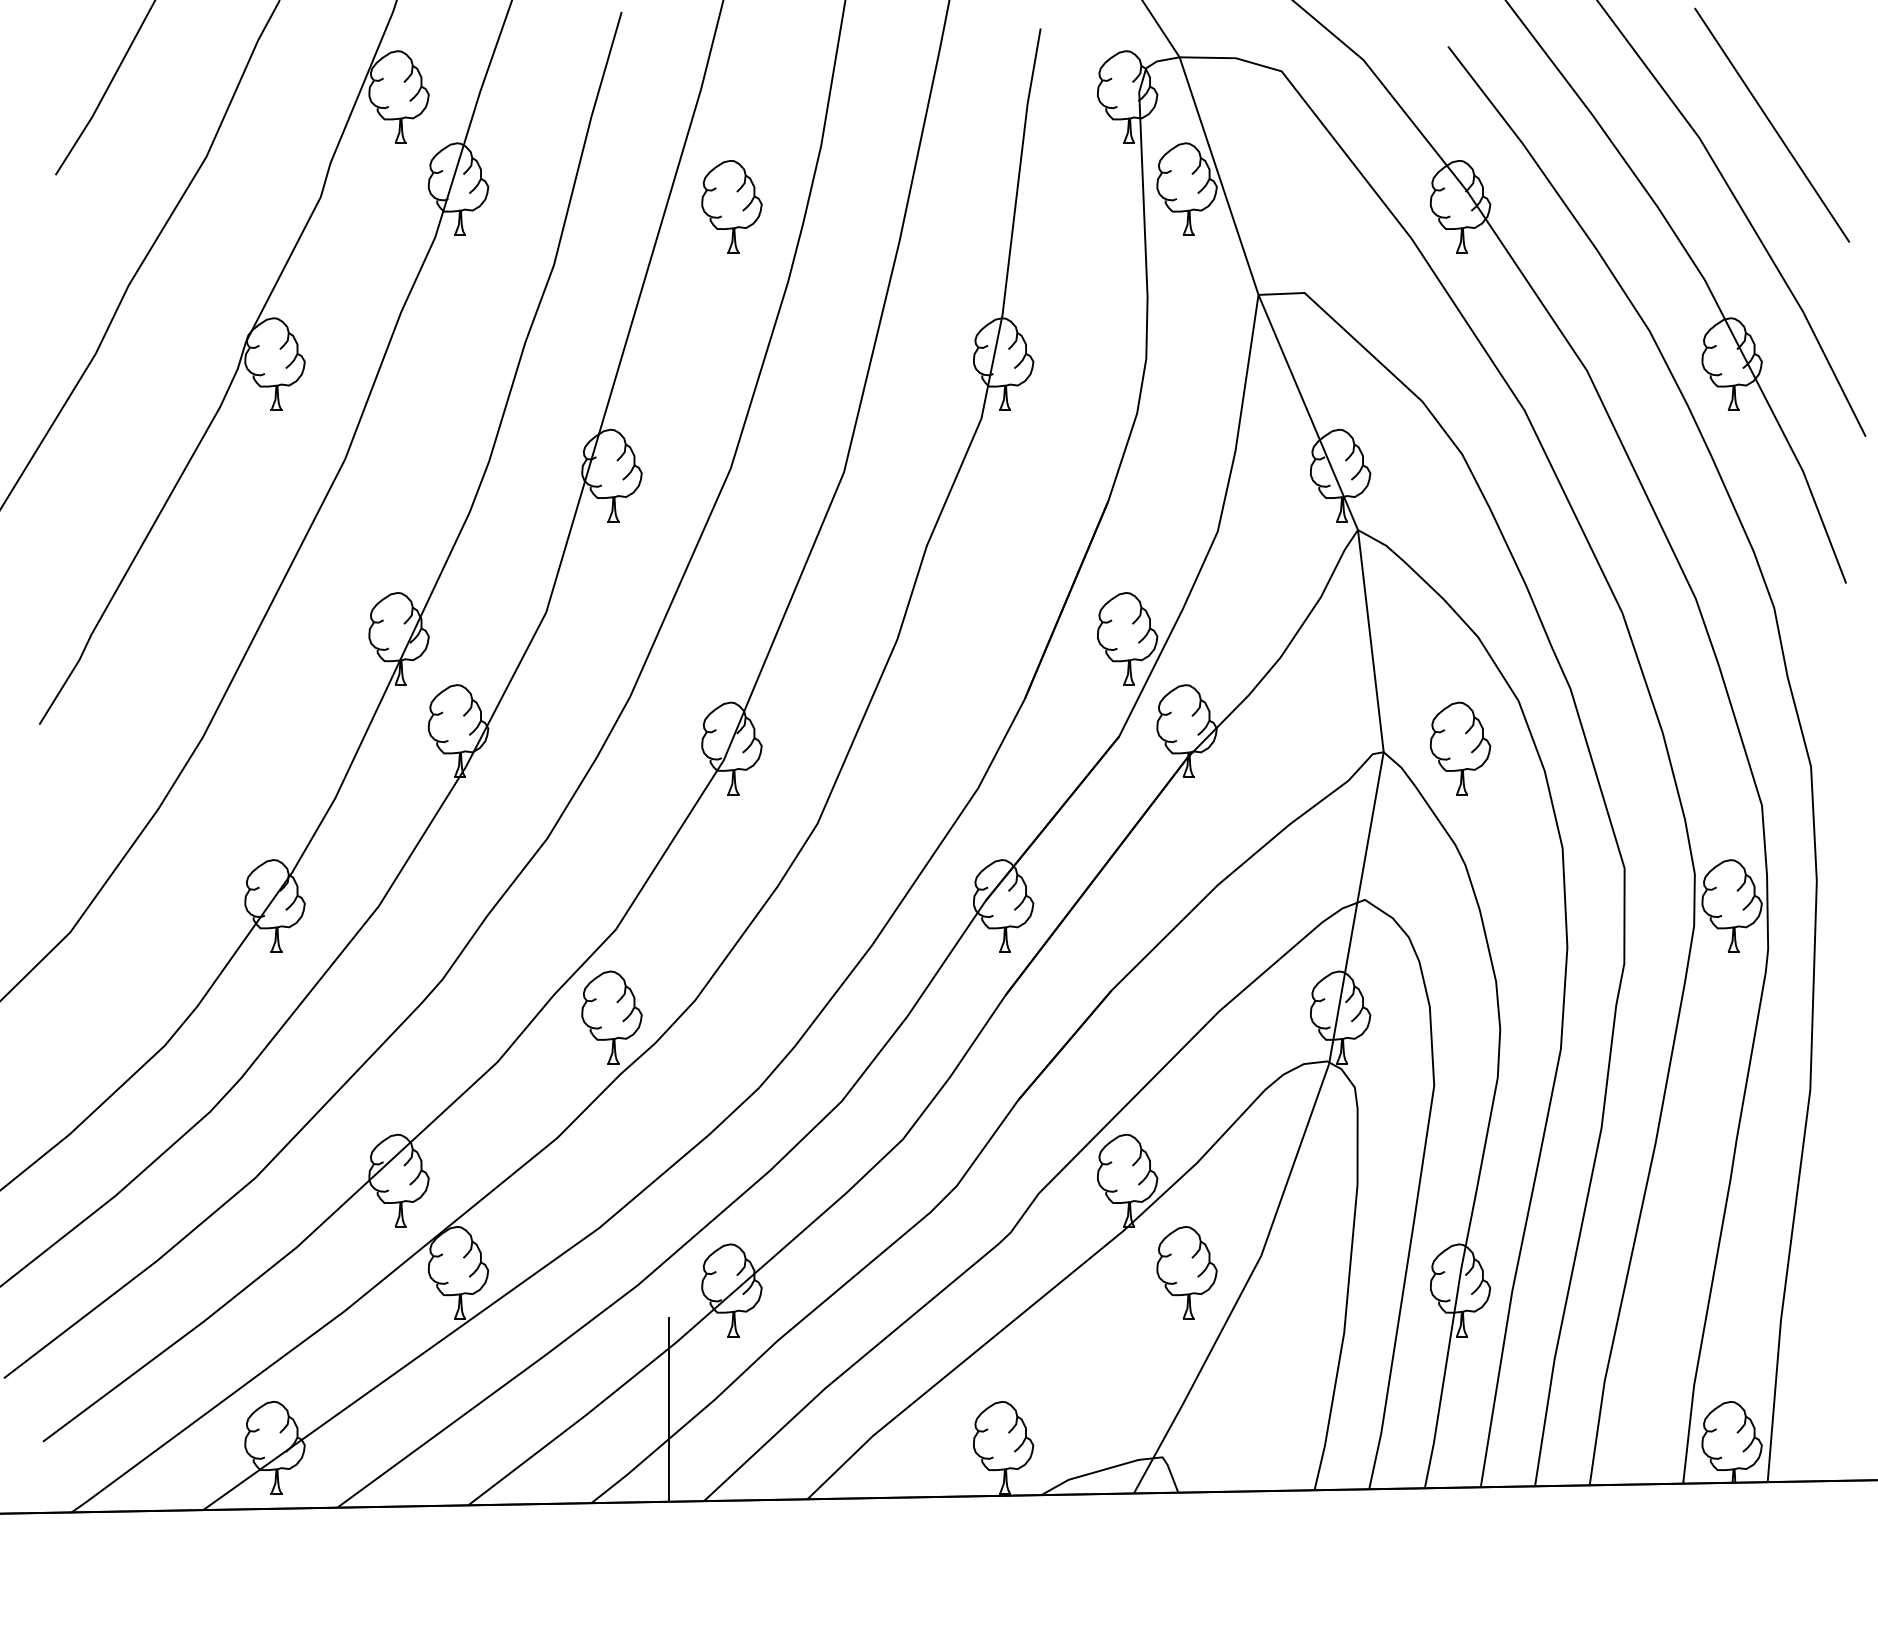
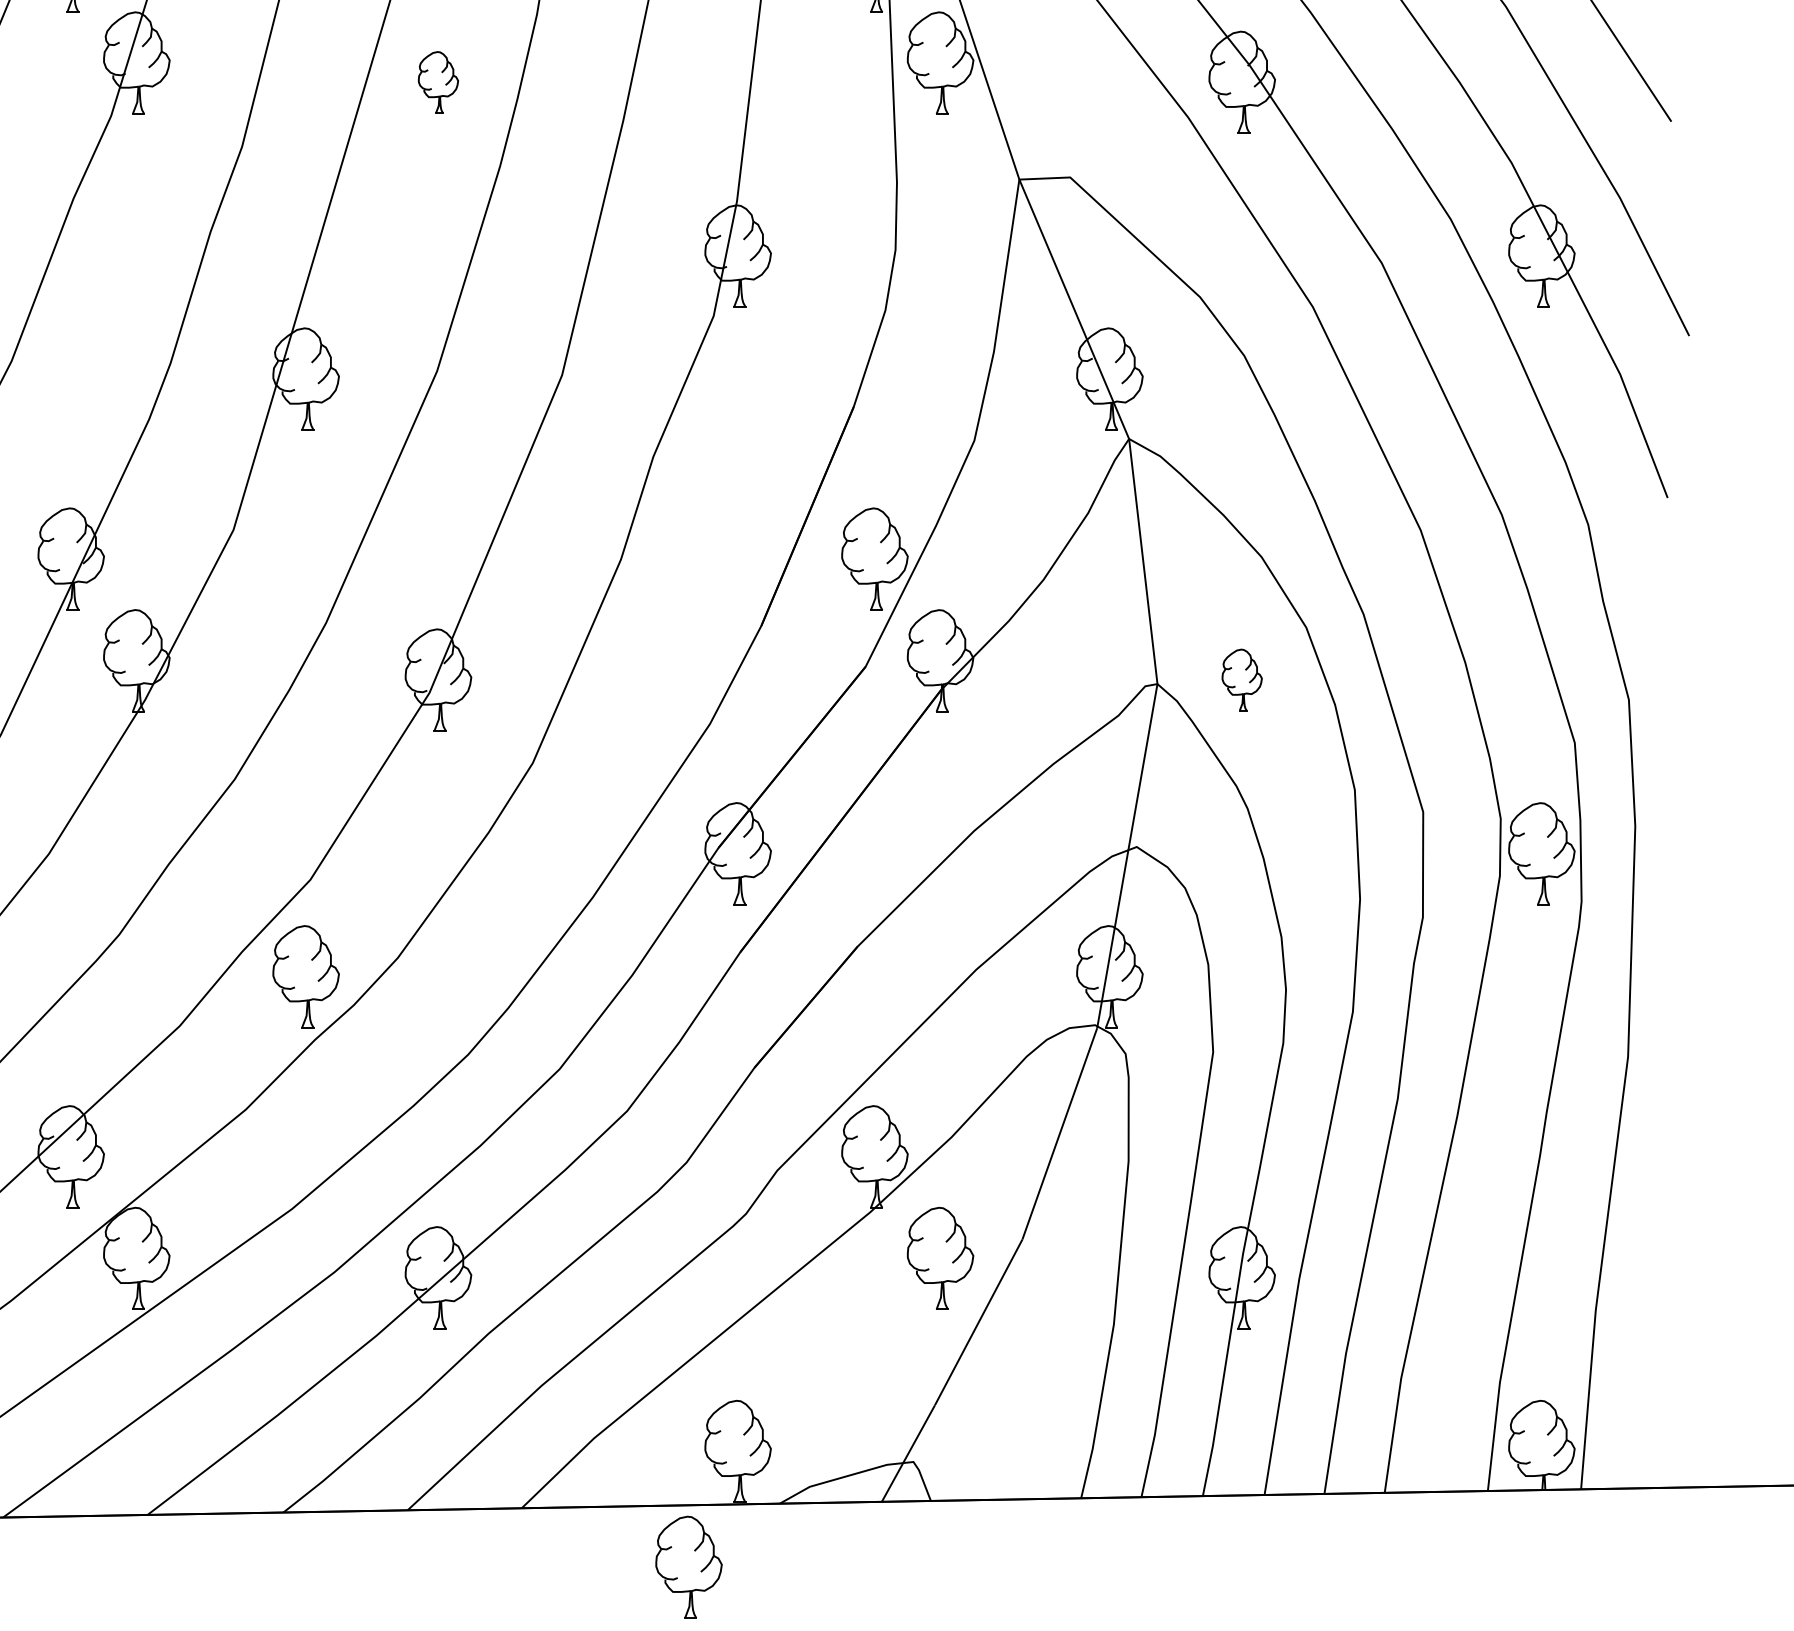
part: (731, 206) -> (437, 82), size x0.6
part: (1460, 748) -> (1242, 679), size x0.6
line: (668, 1409) -> (368, 1409), removed
part: (958, 1552) -> (688, 1566), added

